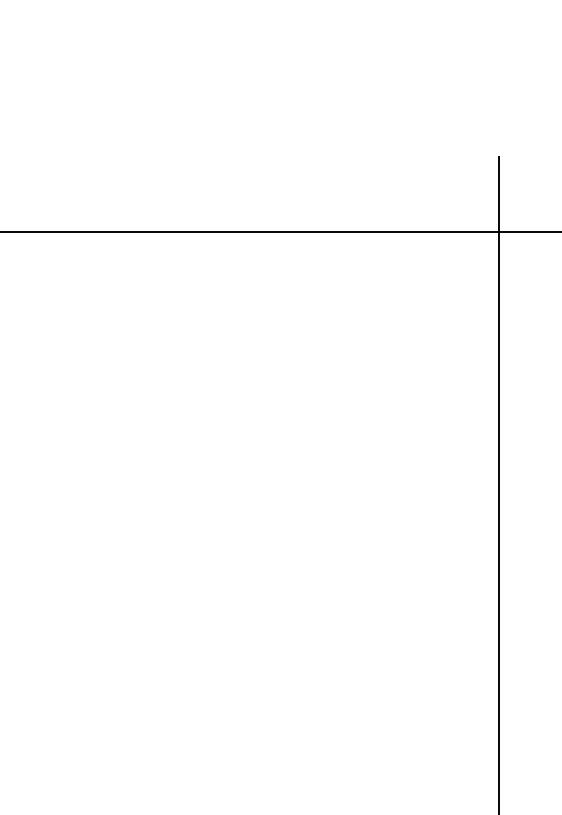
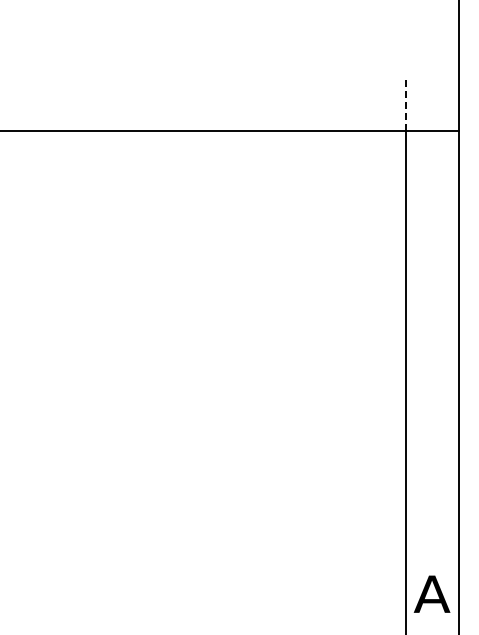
line: (499, 194) -> (405, 104), solid -> dashed

